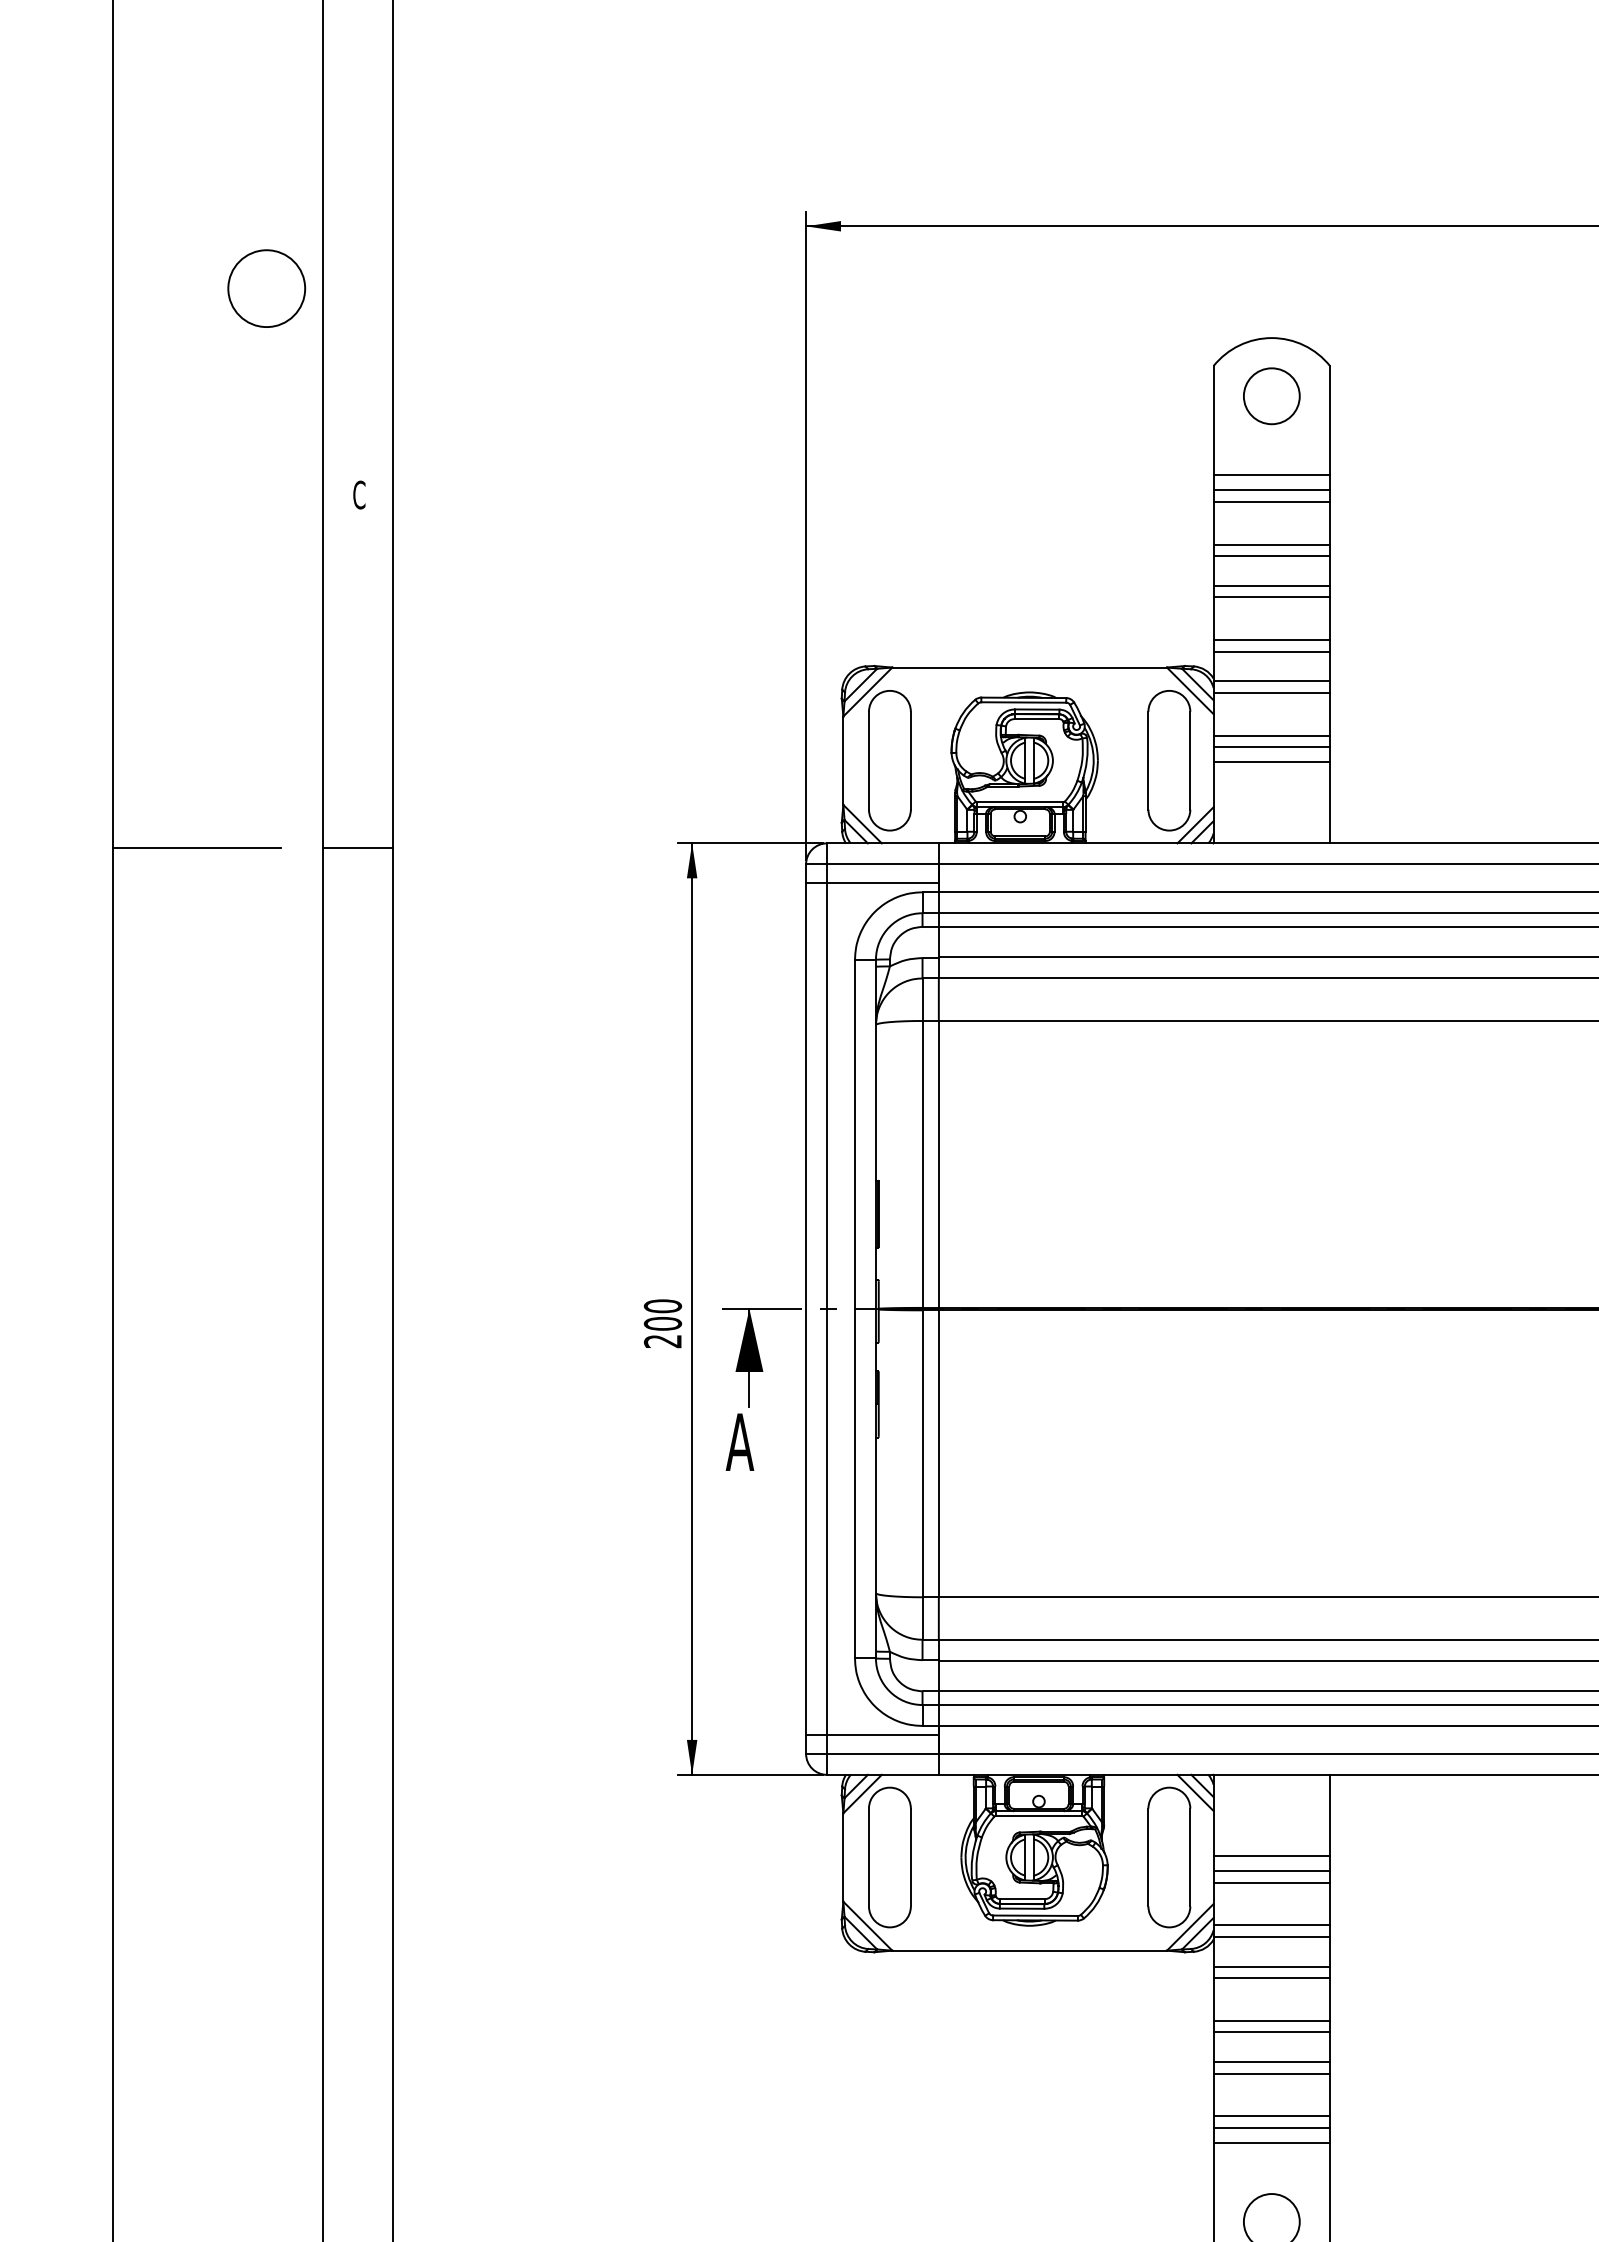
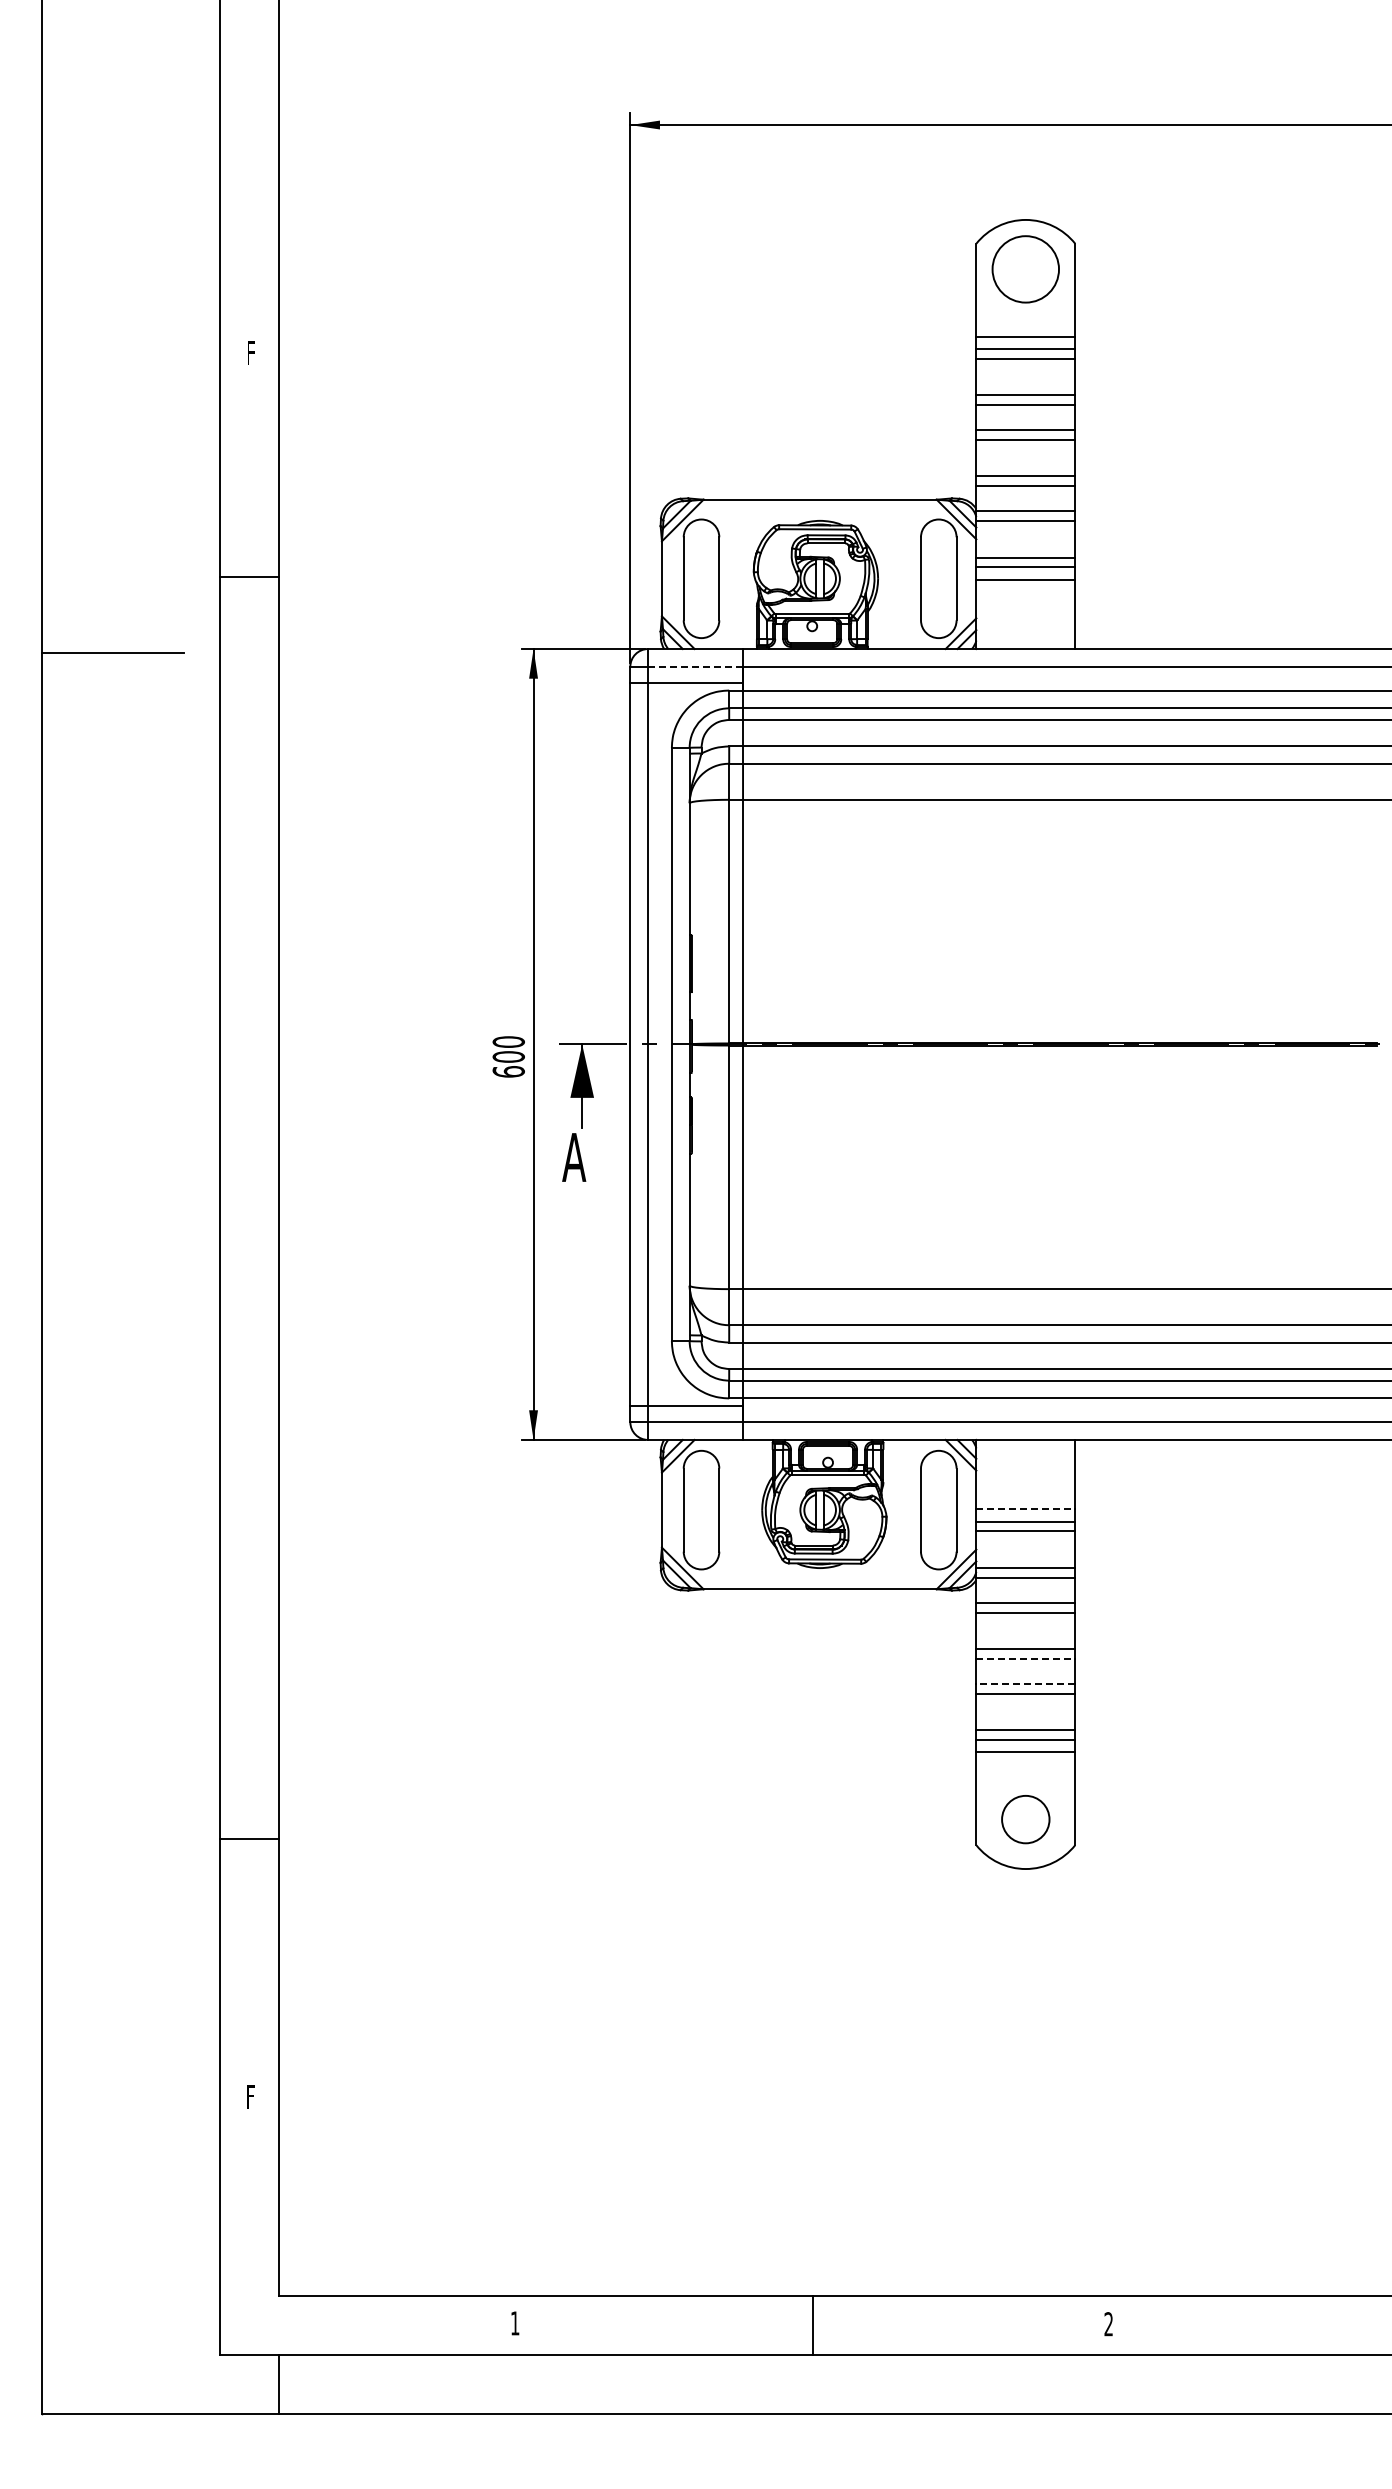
circle: (265, 288) -> (171, 177), removed
circle: (1271, 396) -> (1025, 269), size x1.4
text: (358, 495) -> (250, 353), C -> F
line: (357, 847) -> (249, 576), moved
line: (884, 863) -> (696, 666), solid -> dashed
text: (662, 1340) -> (508, 1071), 200 -> 600
line: (1272, 1856) -> (1026, 1509), solid -> dashed
line: (1272, 2032) -> (1026, 1658), solid -> dashed
line: (1271, 2061) -> (1025, 1683), solid -> dashed

